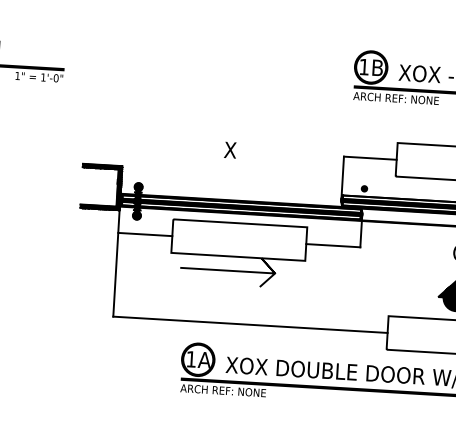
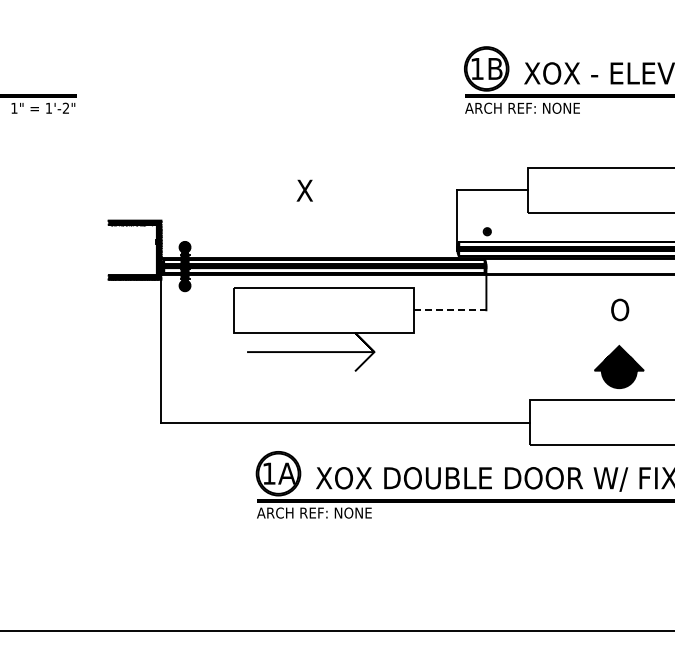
text: (55, 77) -> (65, 107), 1'-0" -> 1'-2"
line: (145, 234) -> (197, 310), removed
line: (333, 245) -> (450, 310), solid -> dashed

